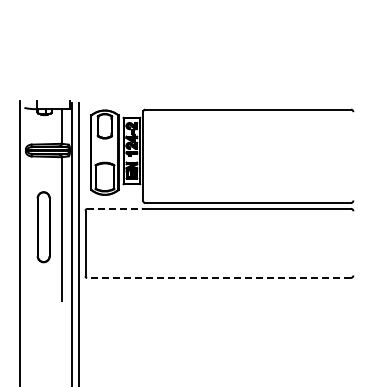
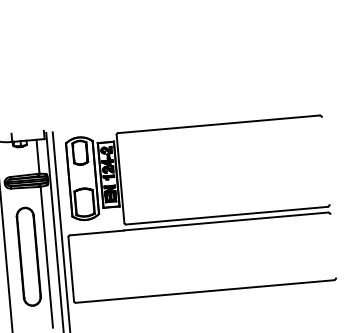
line: (114, 209) -> (96, 233), dashed -> solid
part: (43, 227) -> (28, 257), size x1.43
line: (219, 277) -> (205, 291), dashed -> solid

